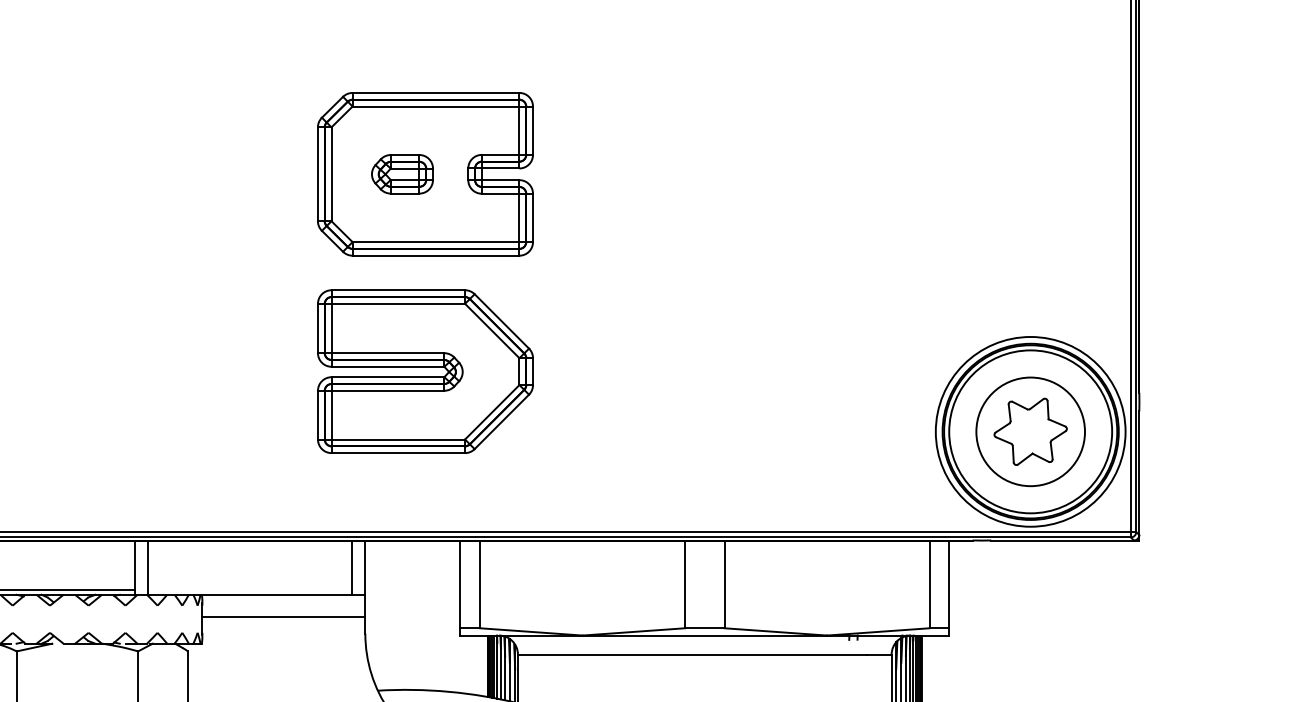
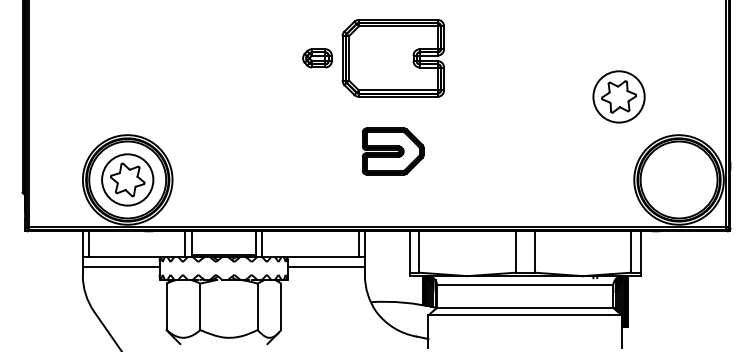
part: (402, 174) -> (317, 58), moved
part: (423, 371) -> (392, 151), size x0.6
part: (1029, 430) -> (618, 96), moved

